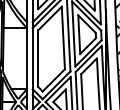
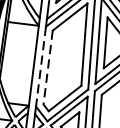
line: (32, 58) -> (40, 66), solid -> dashed
line: (38, 59) -> (48, 68), solid -> dashed

